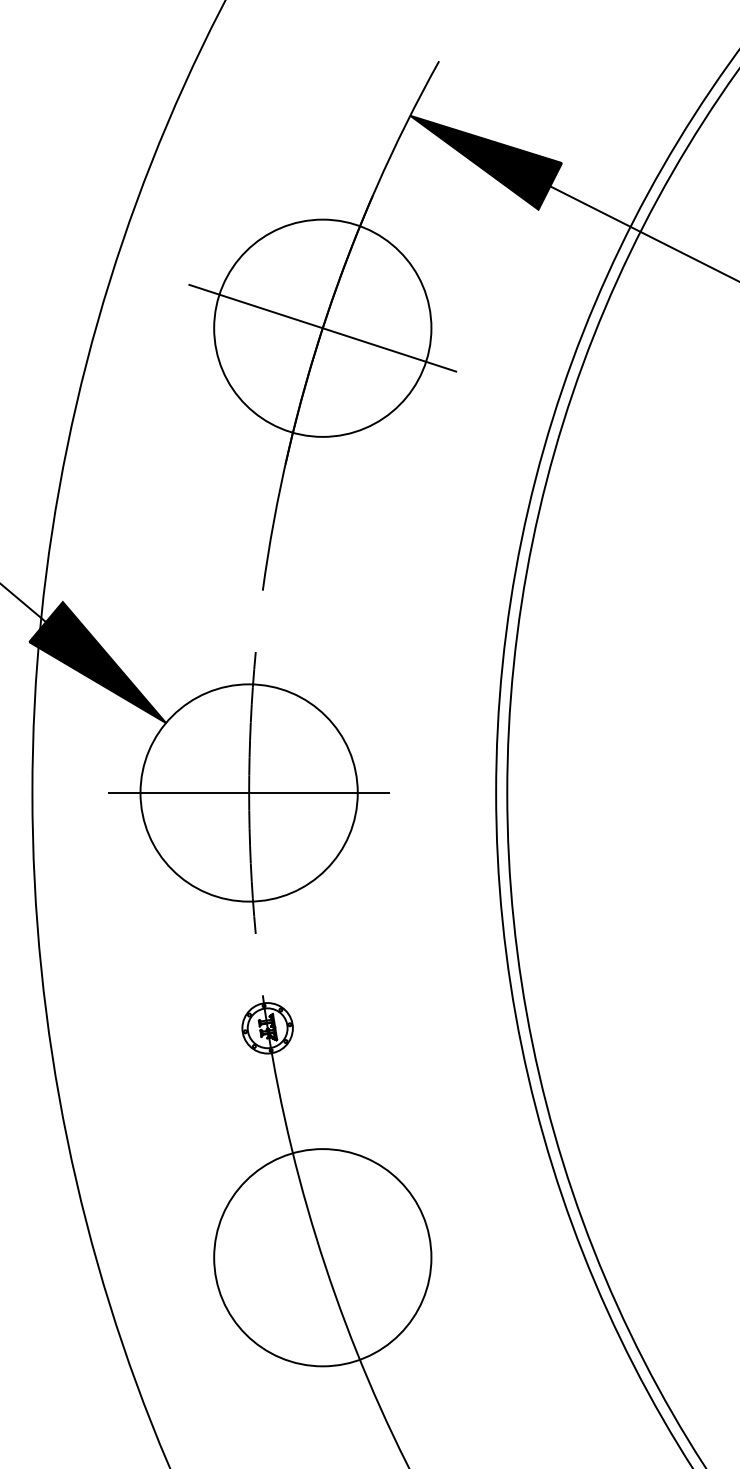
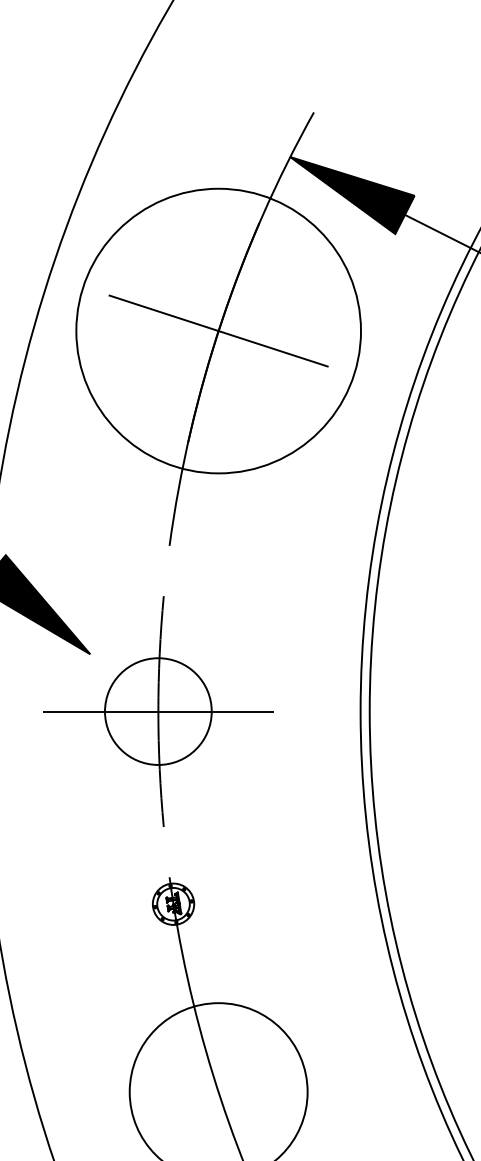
circle: (322, 327) -> (218, 330), size x1.6
circle: (248, 792) -> (157, 711), size x0.6

